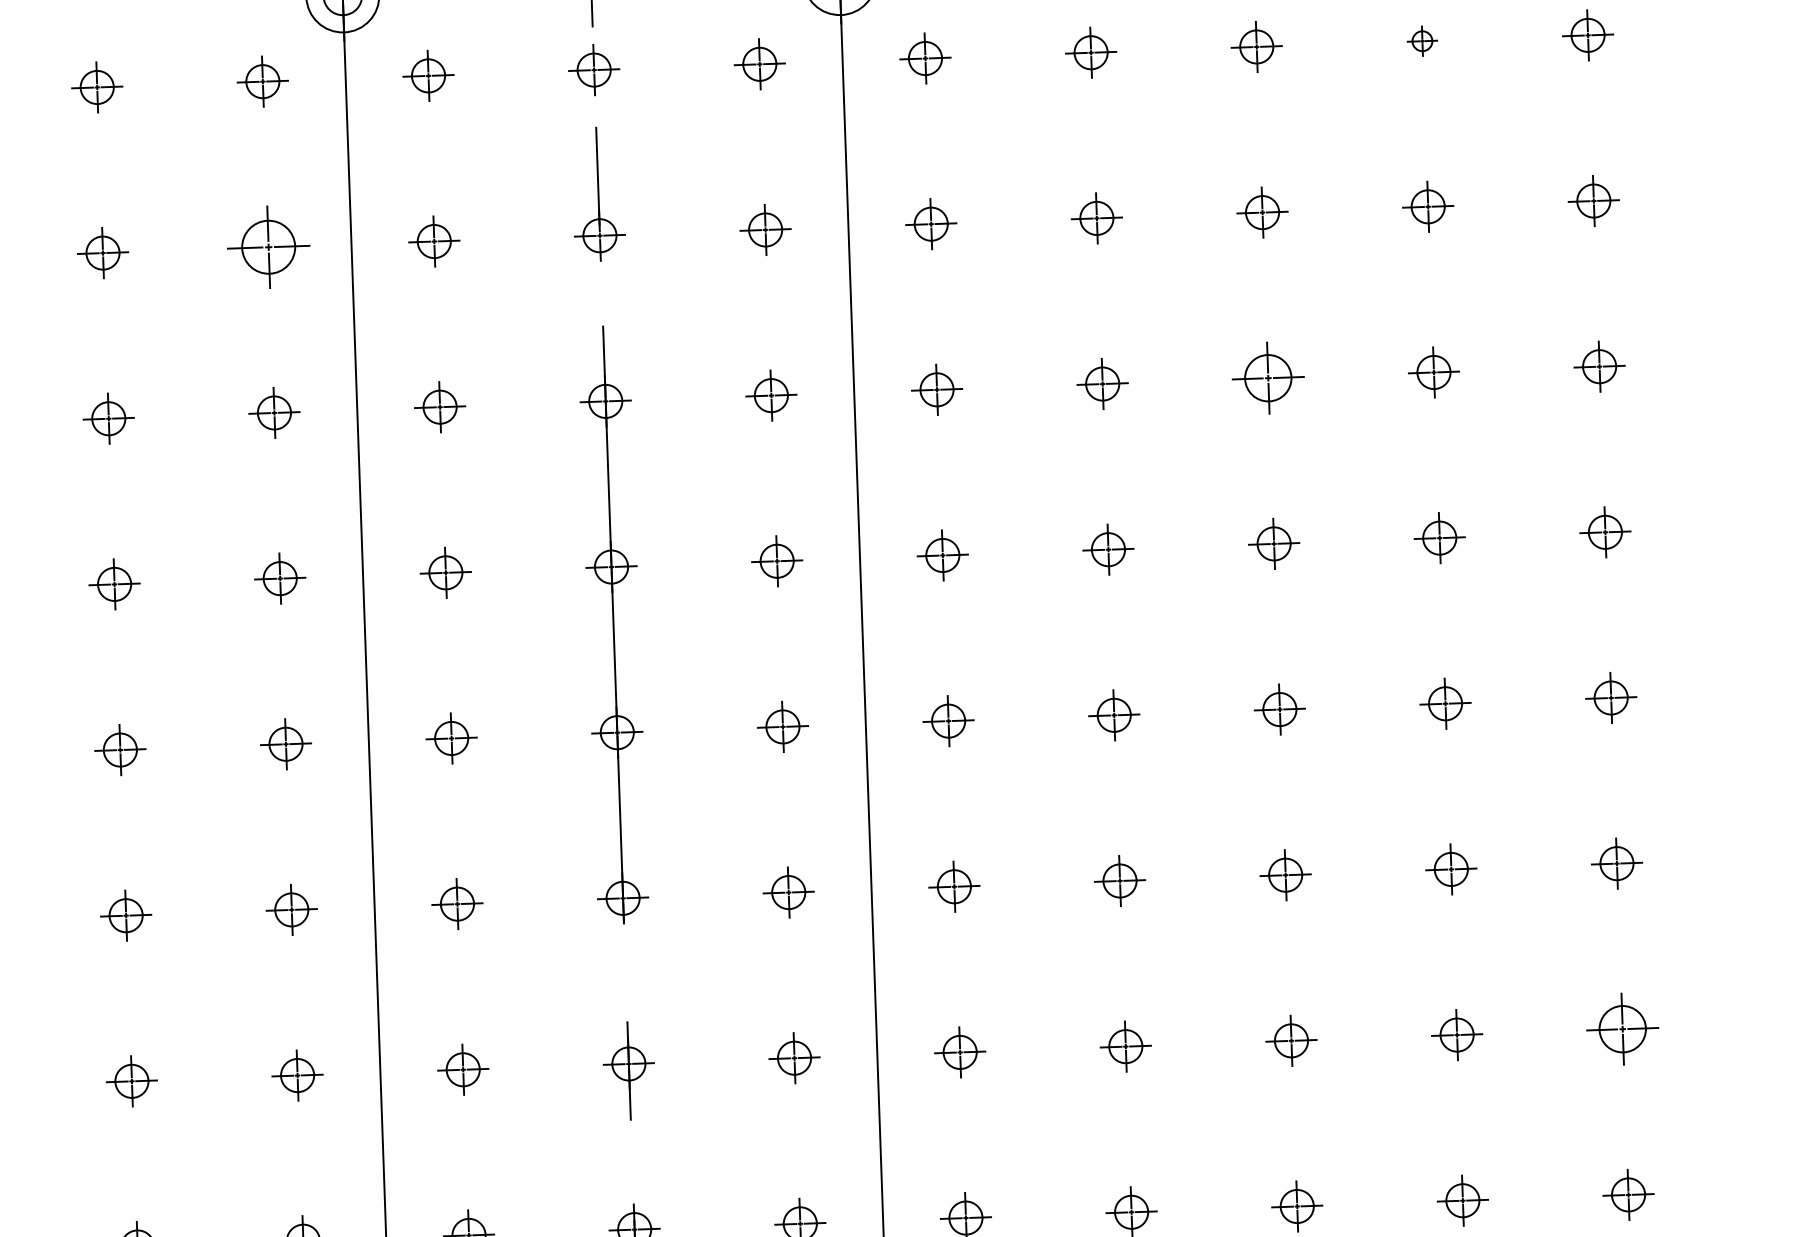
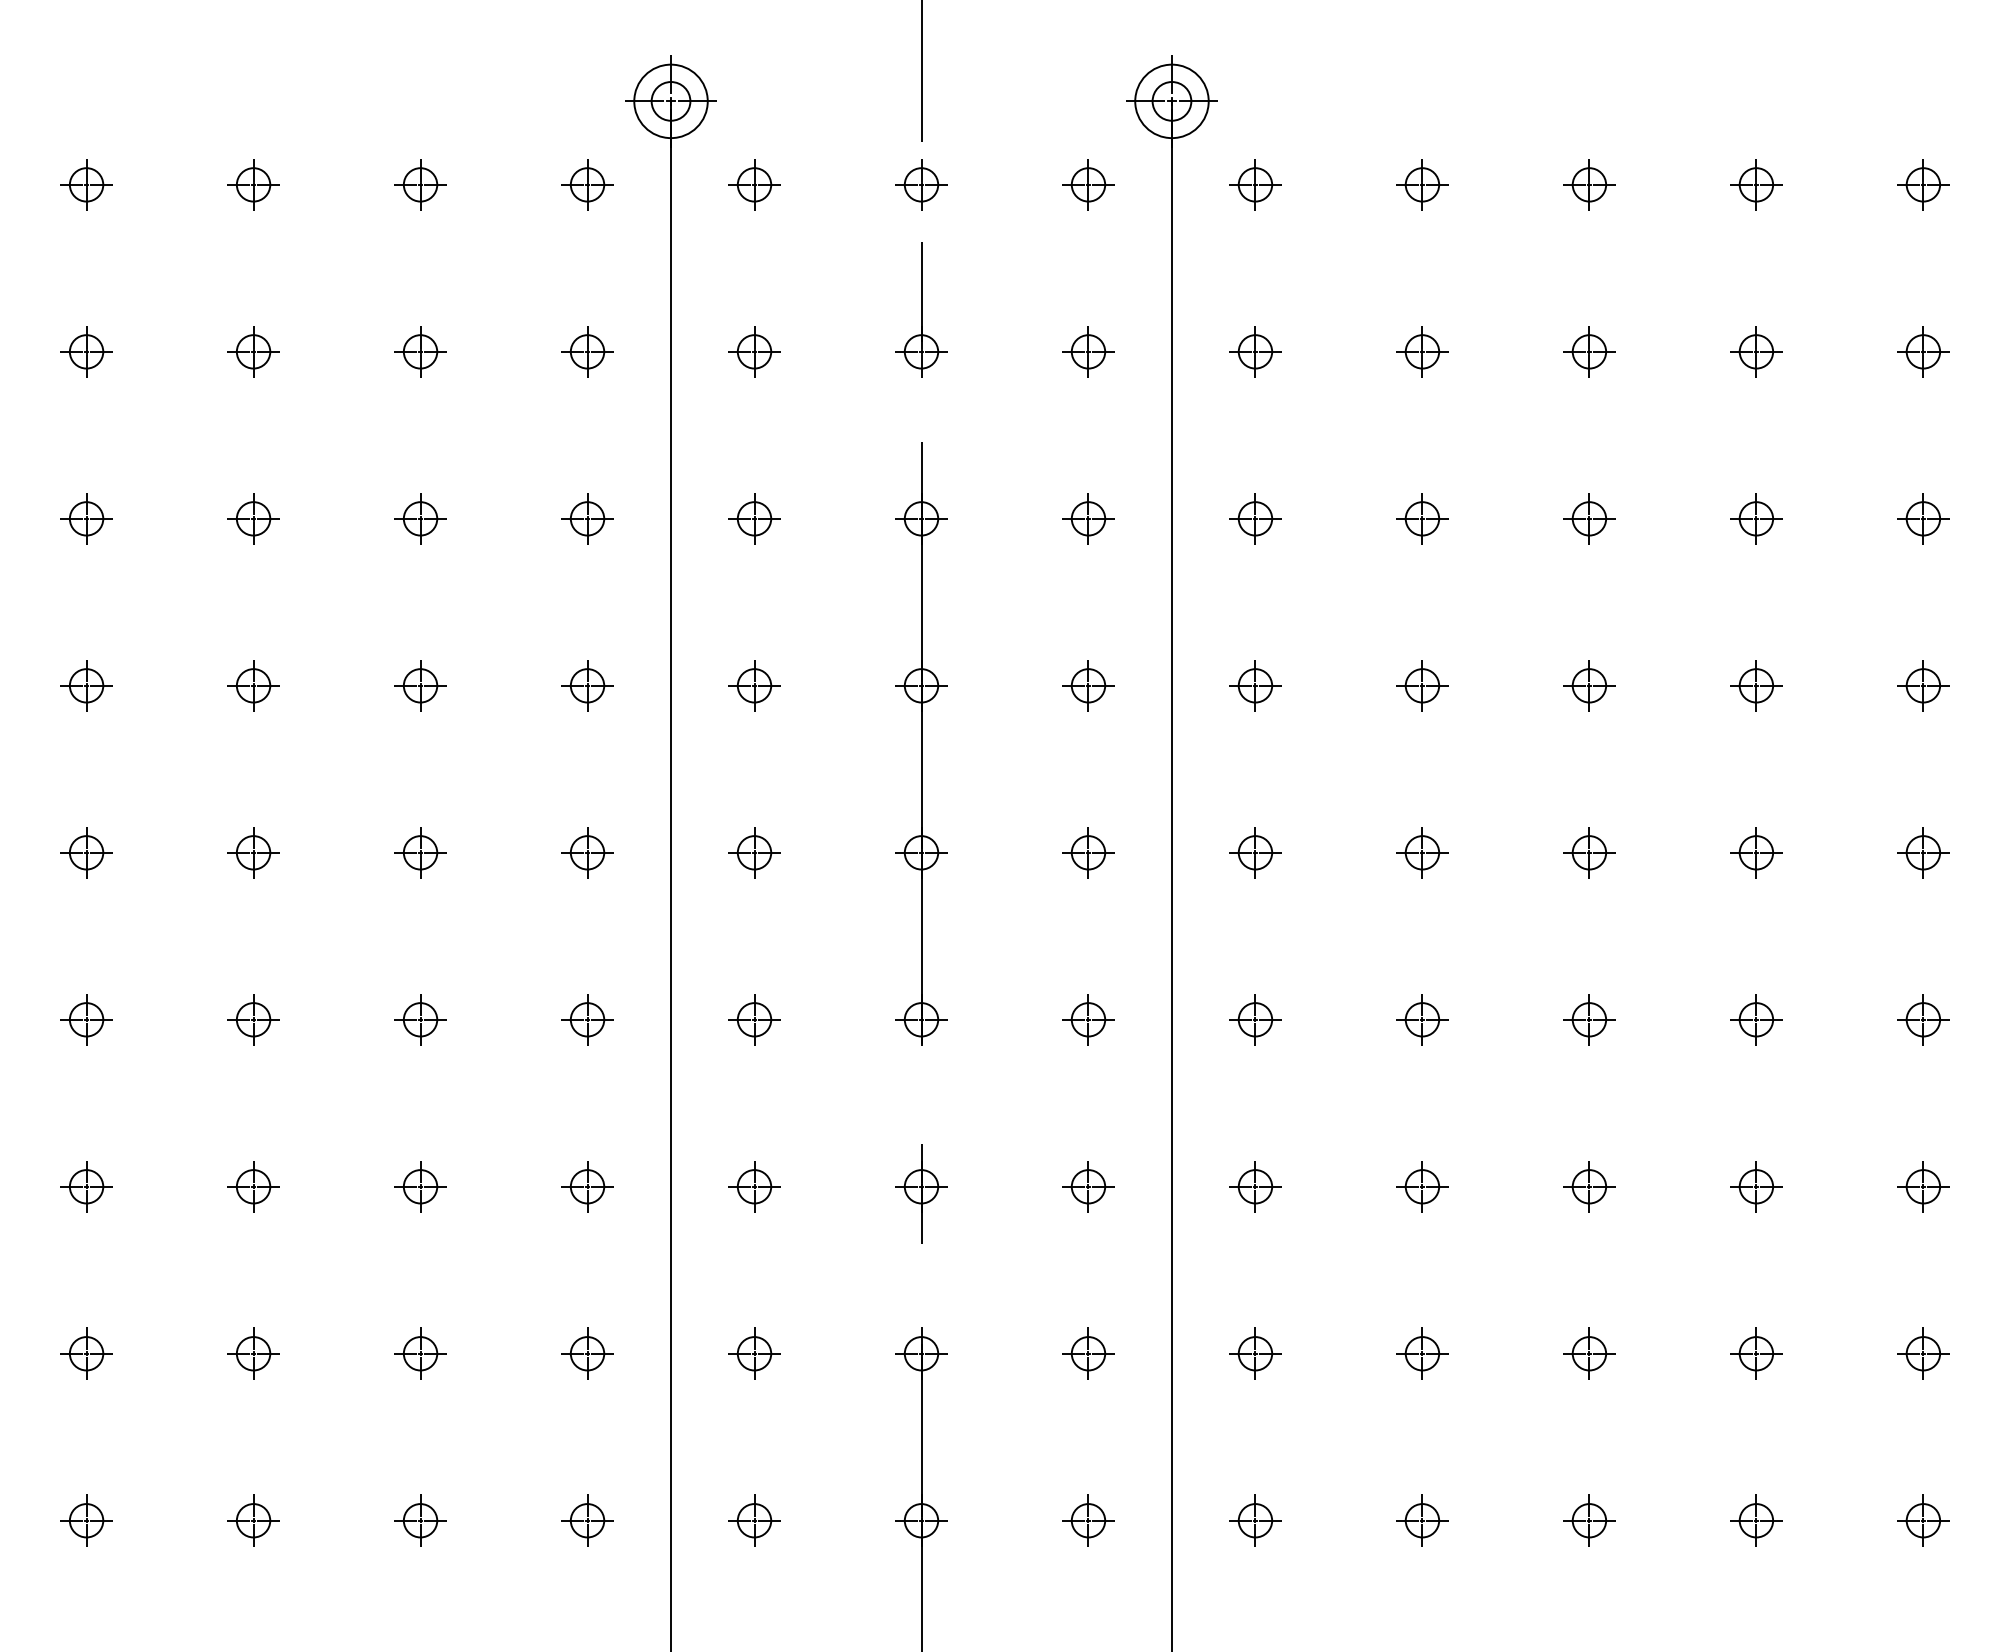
part: (1422, 40) -> (1756, 184), size x1.67
part: (268, 246) -> (587, 351), size x0.62
part: (1268, 377) -> (1589, 518), size x0.71
part: (1622, 1029) -> (1923, 1186), size x0.71

